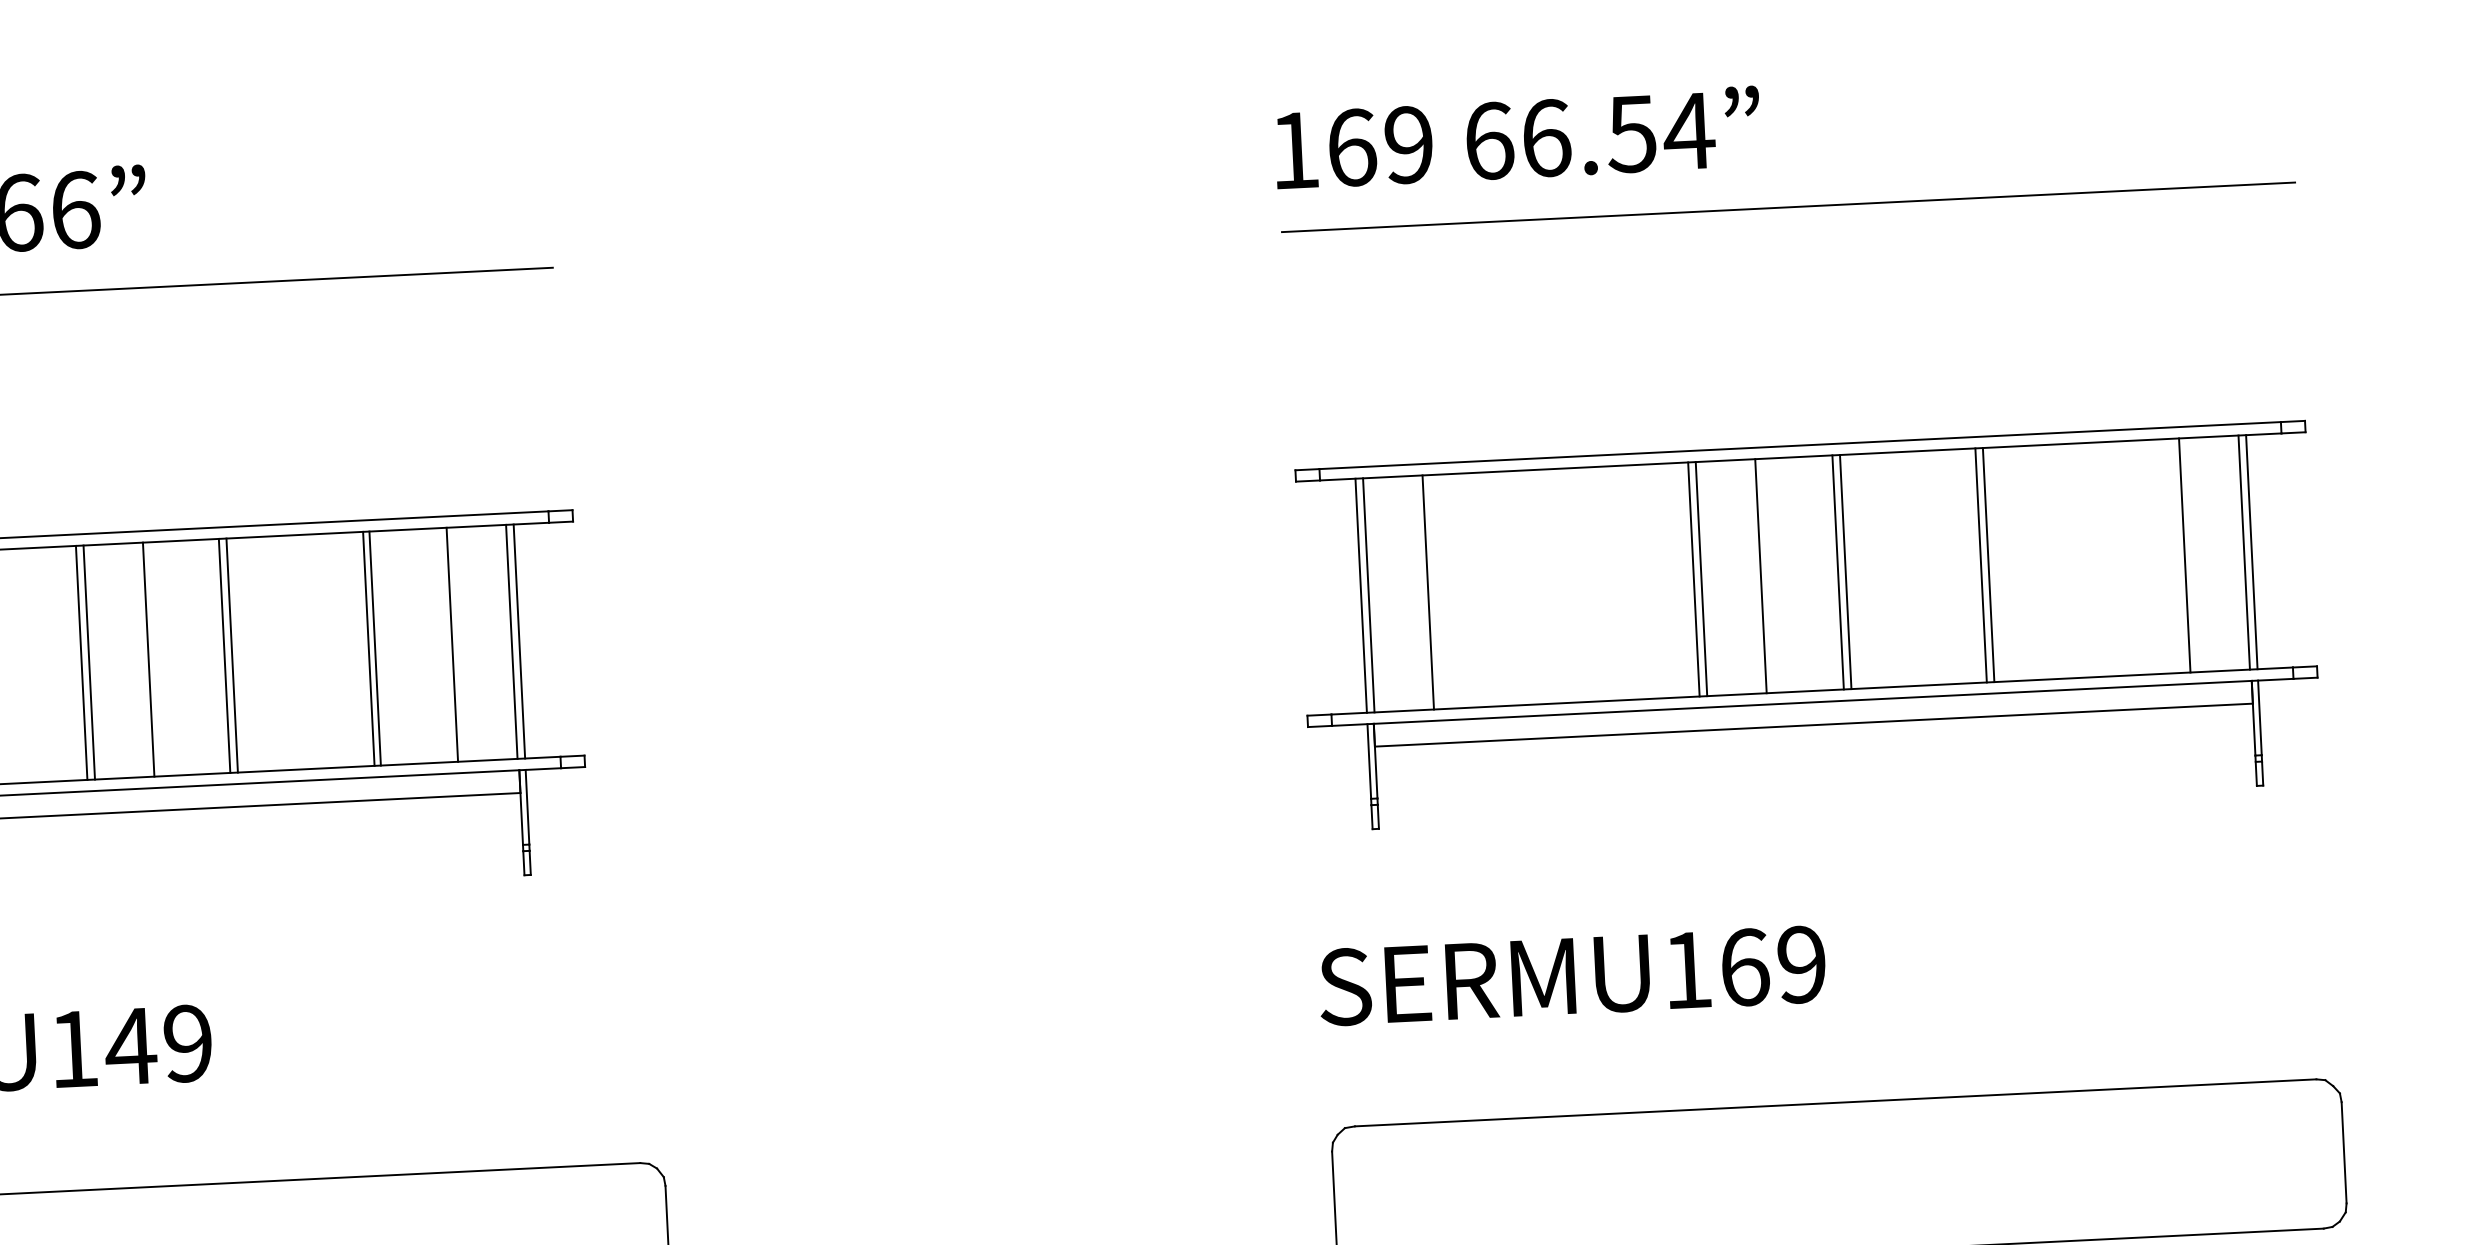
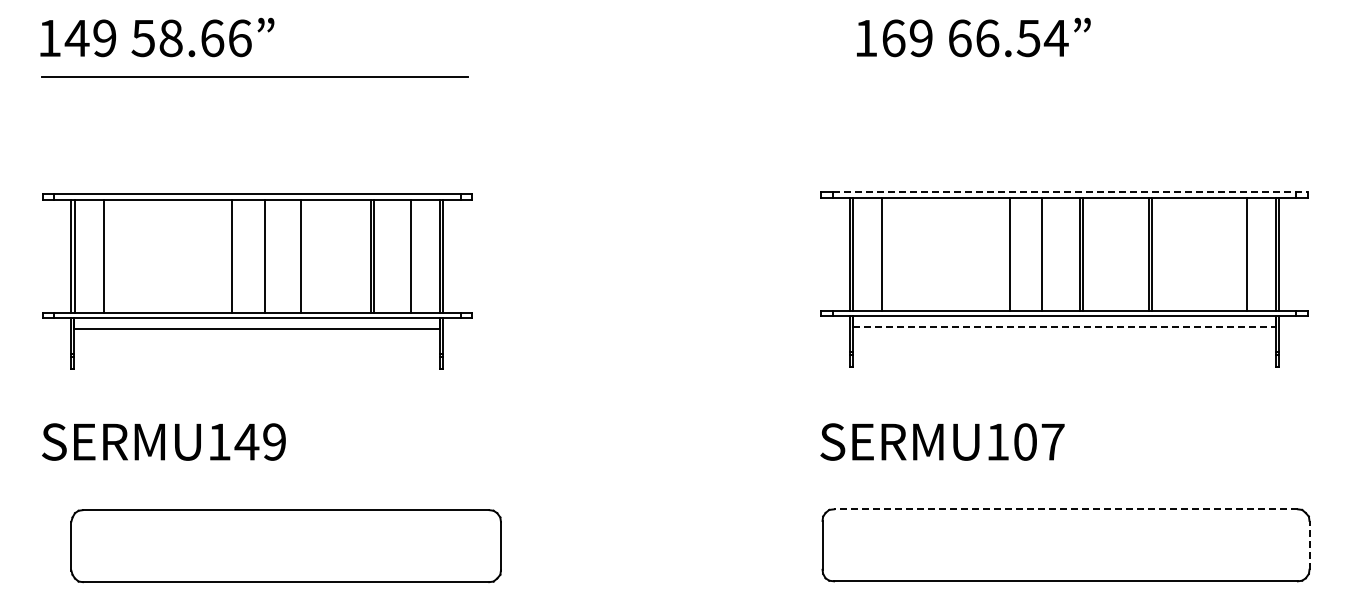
text: (1517, 137) -> (973, 37), moved
line: (1788, 205) -> (1064, 76), removed
line: (1812, 445) -> (1070, 192), solid -> dashed
line: (1700, 577) -> (1013, 253), removed
line: (231, 653) -> (304, 255), removed
line: (88, 660) -> (235, 255), removed
line: (1814, 726) -> (1064, 327), solid -> dashed
text: (1773, 964) -> (1039, 441), SERMU169 -> SERMU107
line: (1836, 1103) -> (1066, 509), solid -> dashed
line: (2344, 1151) -> (1309, 544), solid -> dashed

